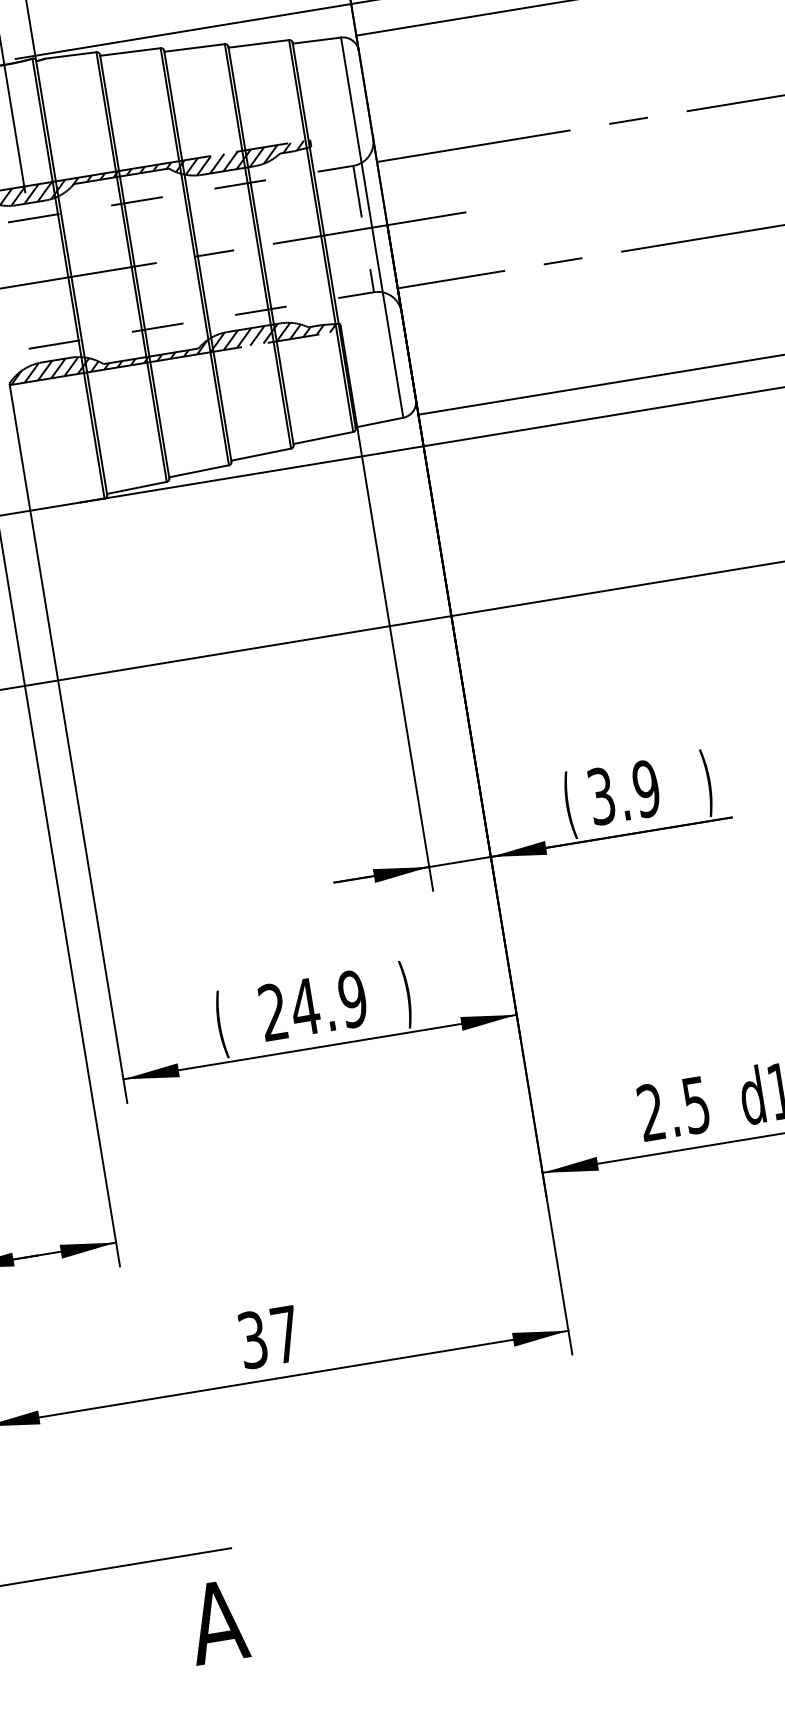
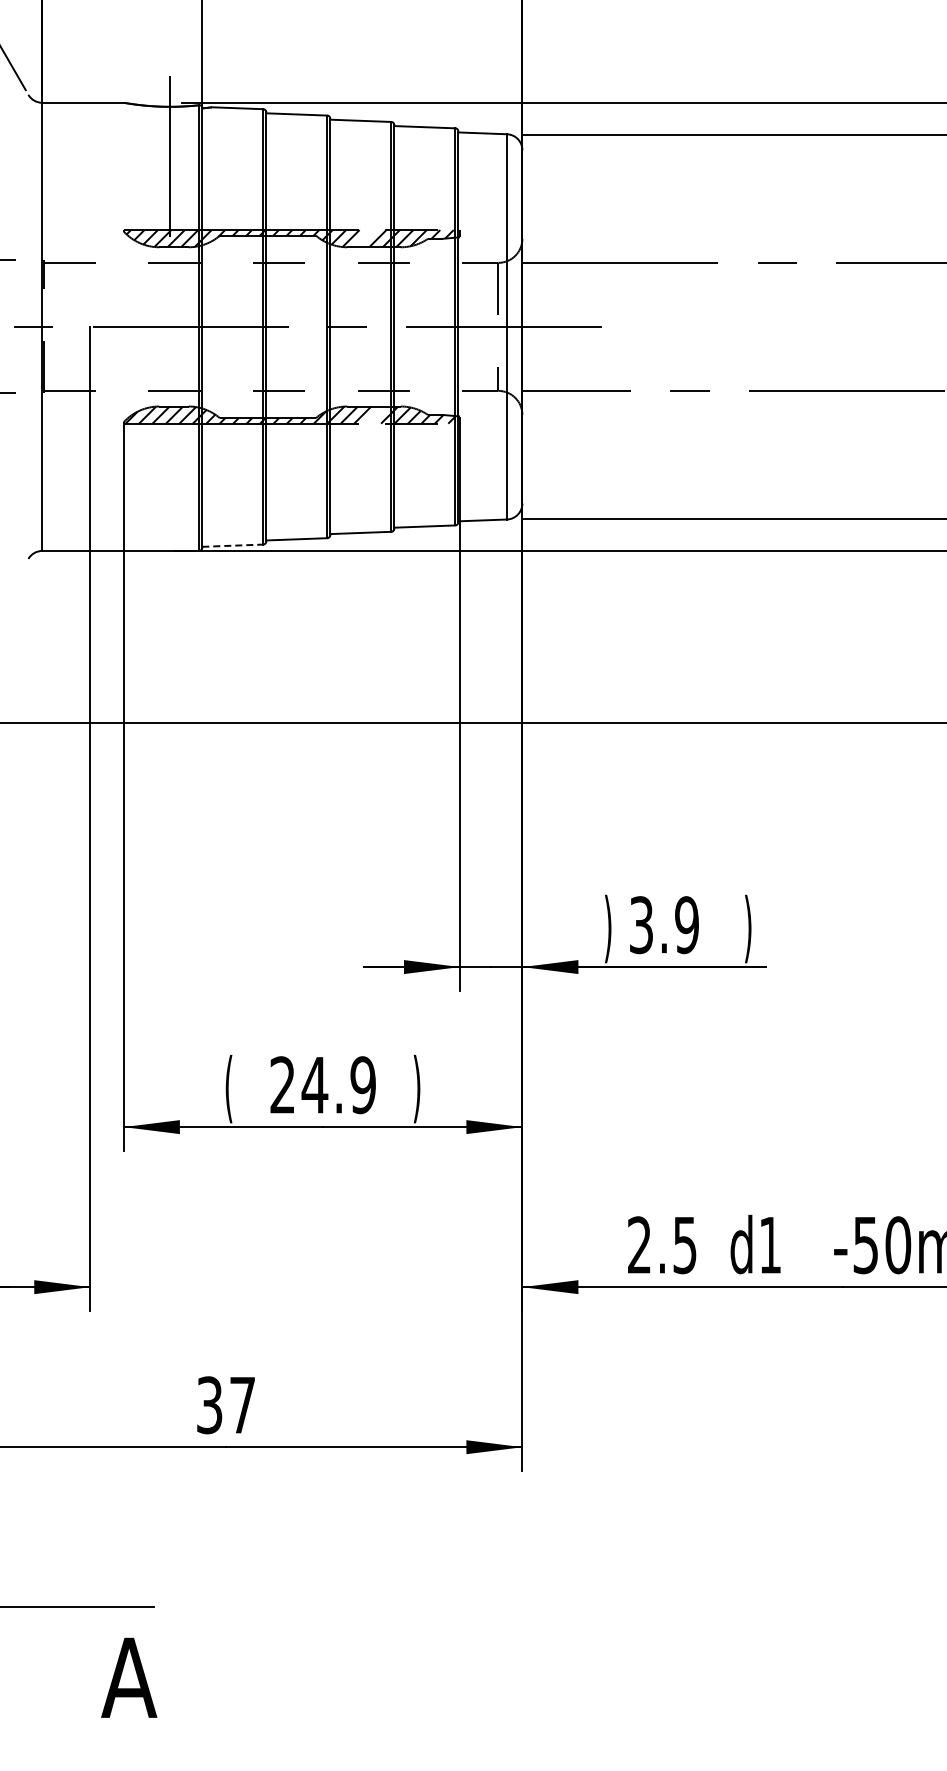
line: (217, 163) -> (364, 238), removed
line: (256, 335) -> (375, 414), removed
line: (137, 487) -> (233, 545), solid -> dashed
text: (569, 804) -> (608, 928), ( -> )

